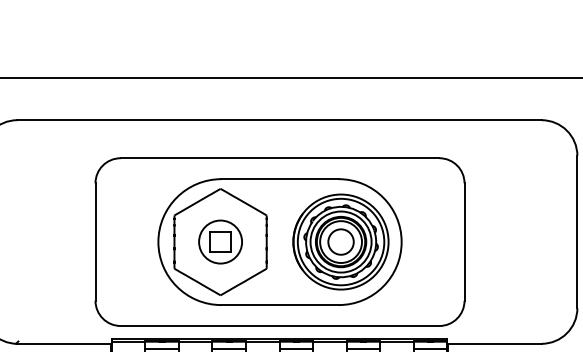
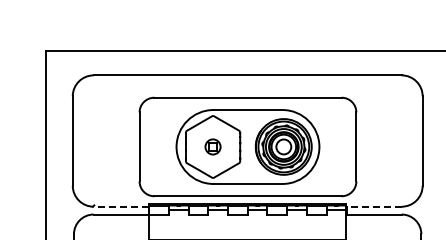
part: (219, 241) -> (212, 146), size x0.6
line: (62, 343) -> (120, 206), solid -> dashed
line: (493, 343) -> (373, 206), solid -> dashed

